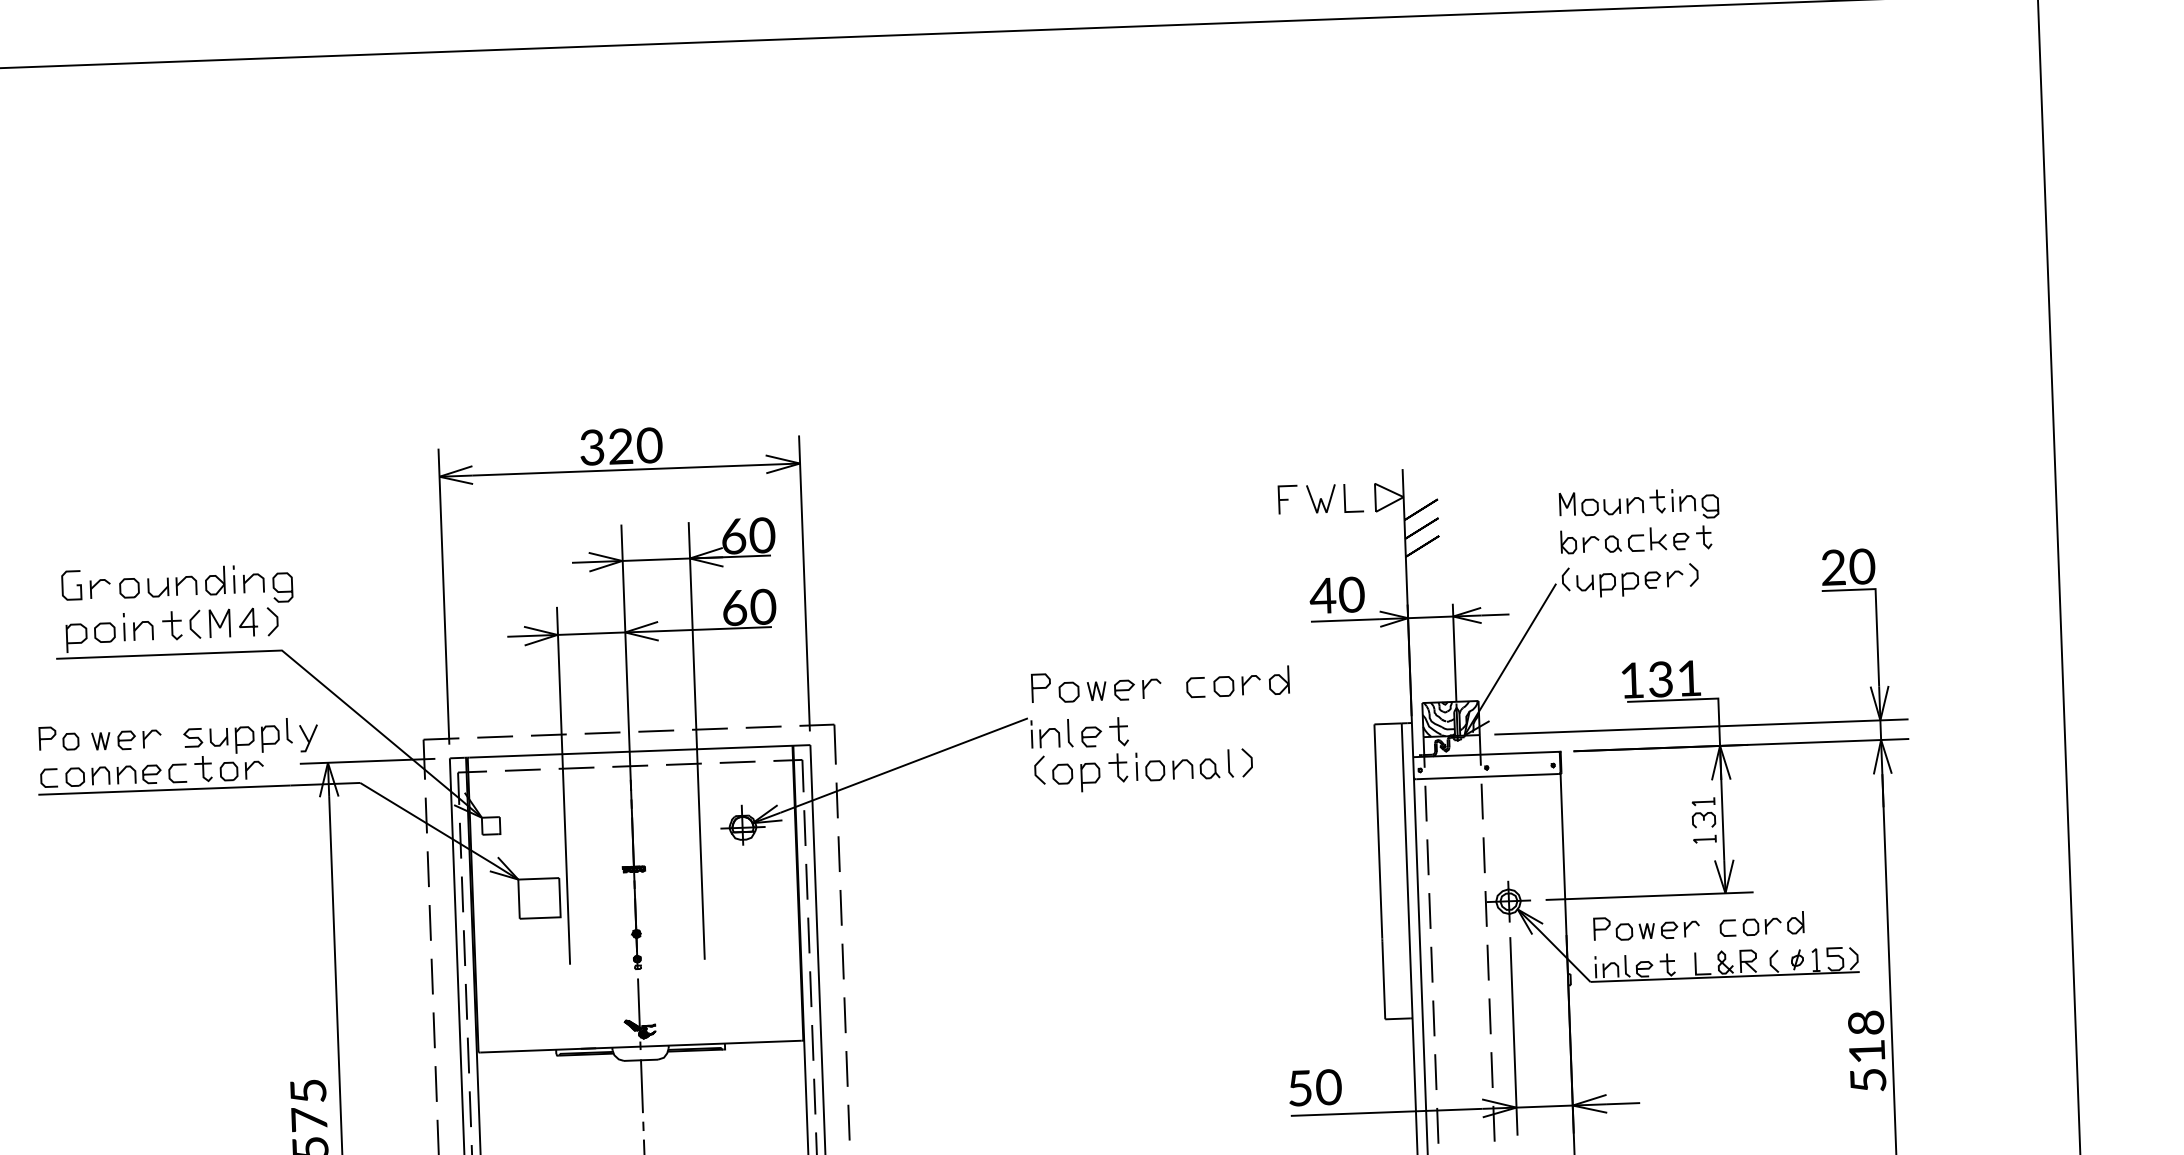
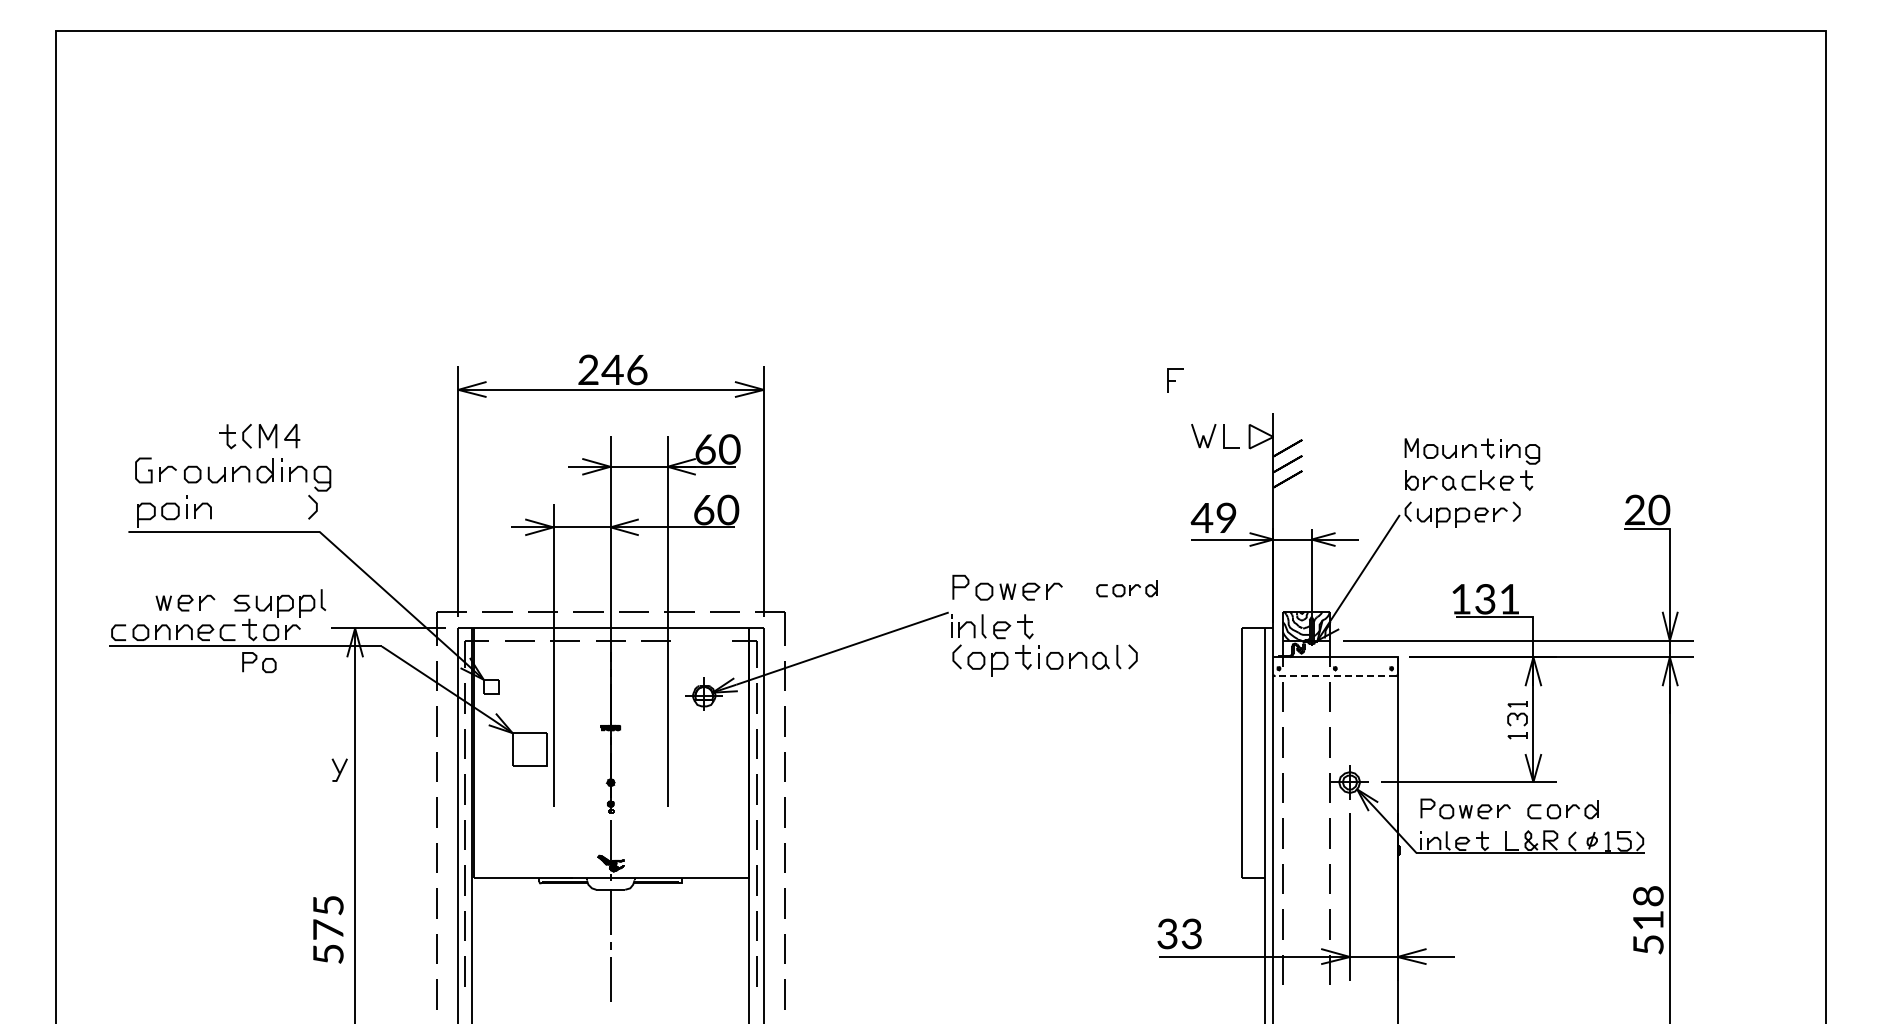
text: (621, 446) -> (613, 369), 320 -> 246
part: (1287, 499) -> (1175, 380), moved
text: (1351, 595) -> (1226, 518), 40 -> 49
part: (209, 624) -> (259, 436), moved
part: (1236, 682) -> (1126, 588), size x0.7
part: (308, 737) -> (339, 769), moved
part: (59, 738) -> (259, 662), moved
line: (737, 762) -> (701, 640), removed
line: (1487, 777) -> (1335, 676), solid -> dashed
text: (1314, 1087) -> (1179, 933), 50 -> 33

